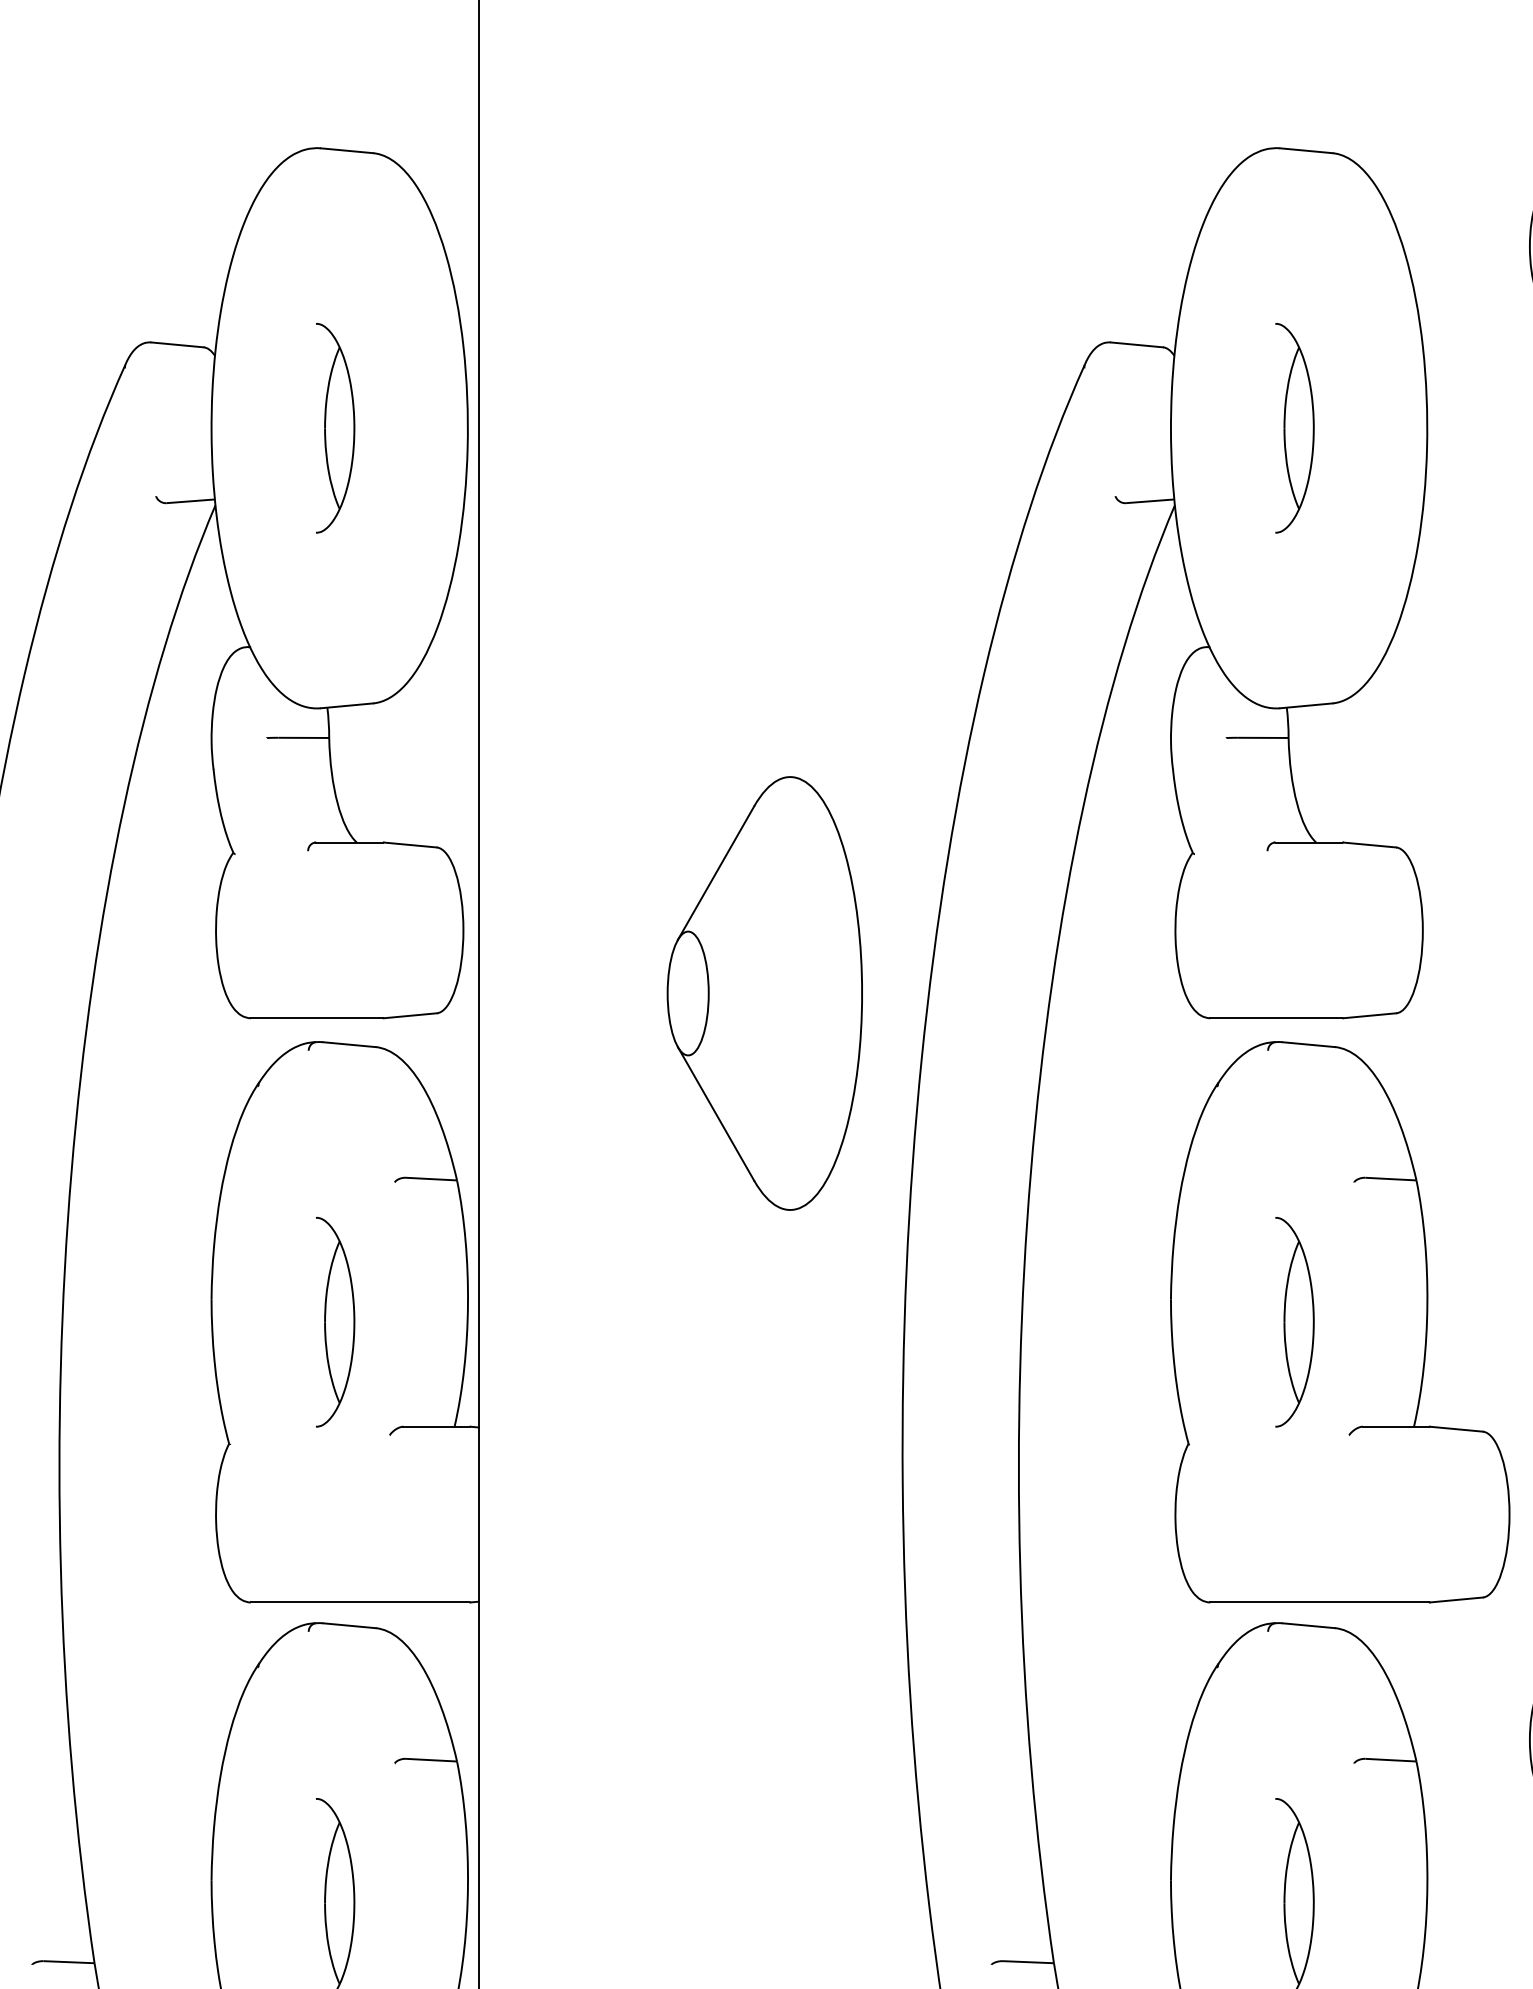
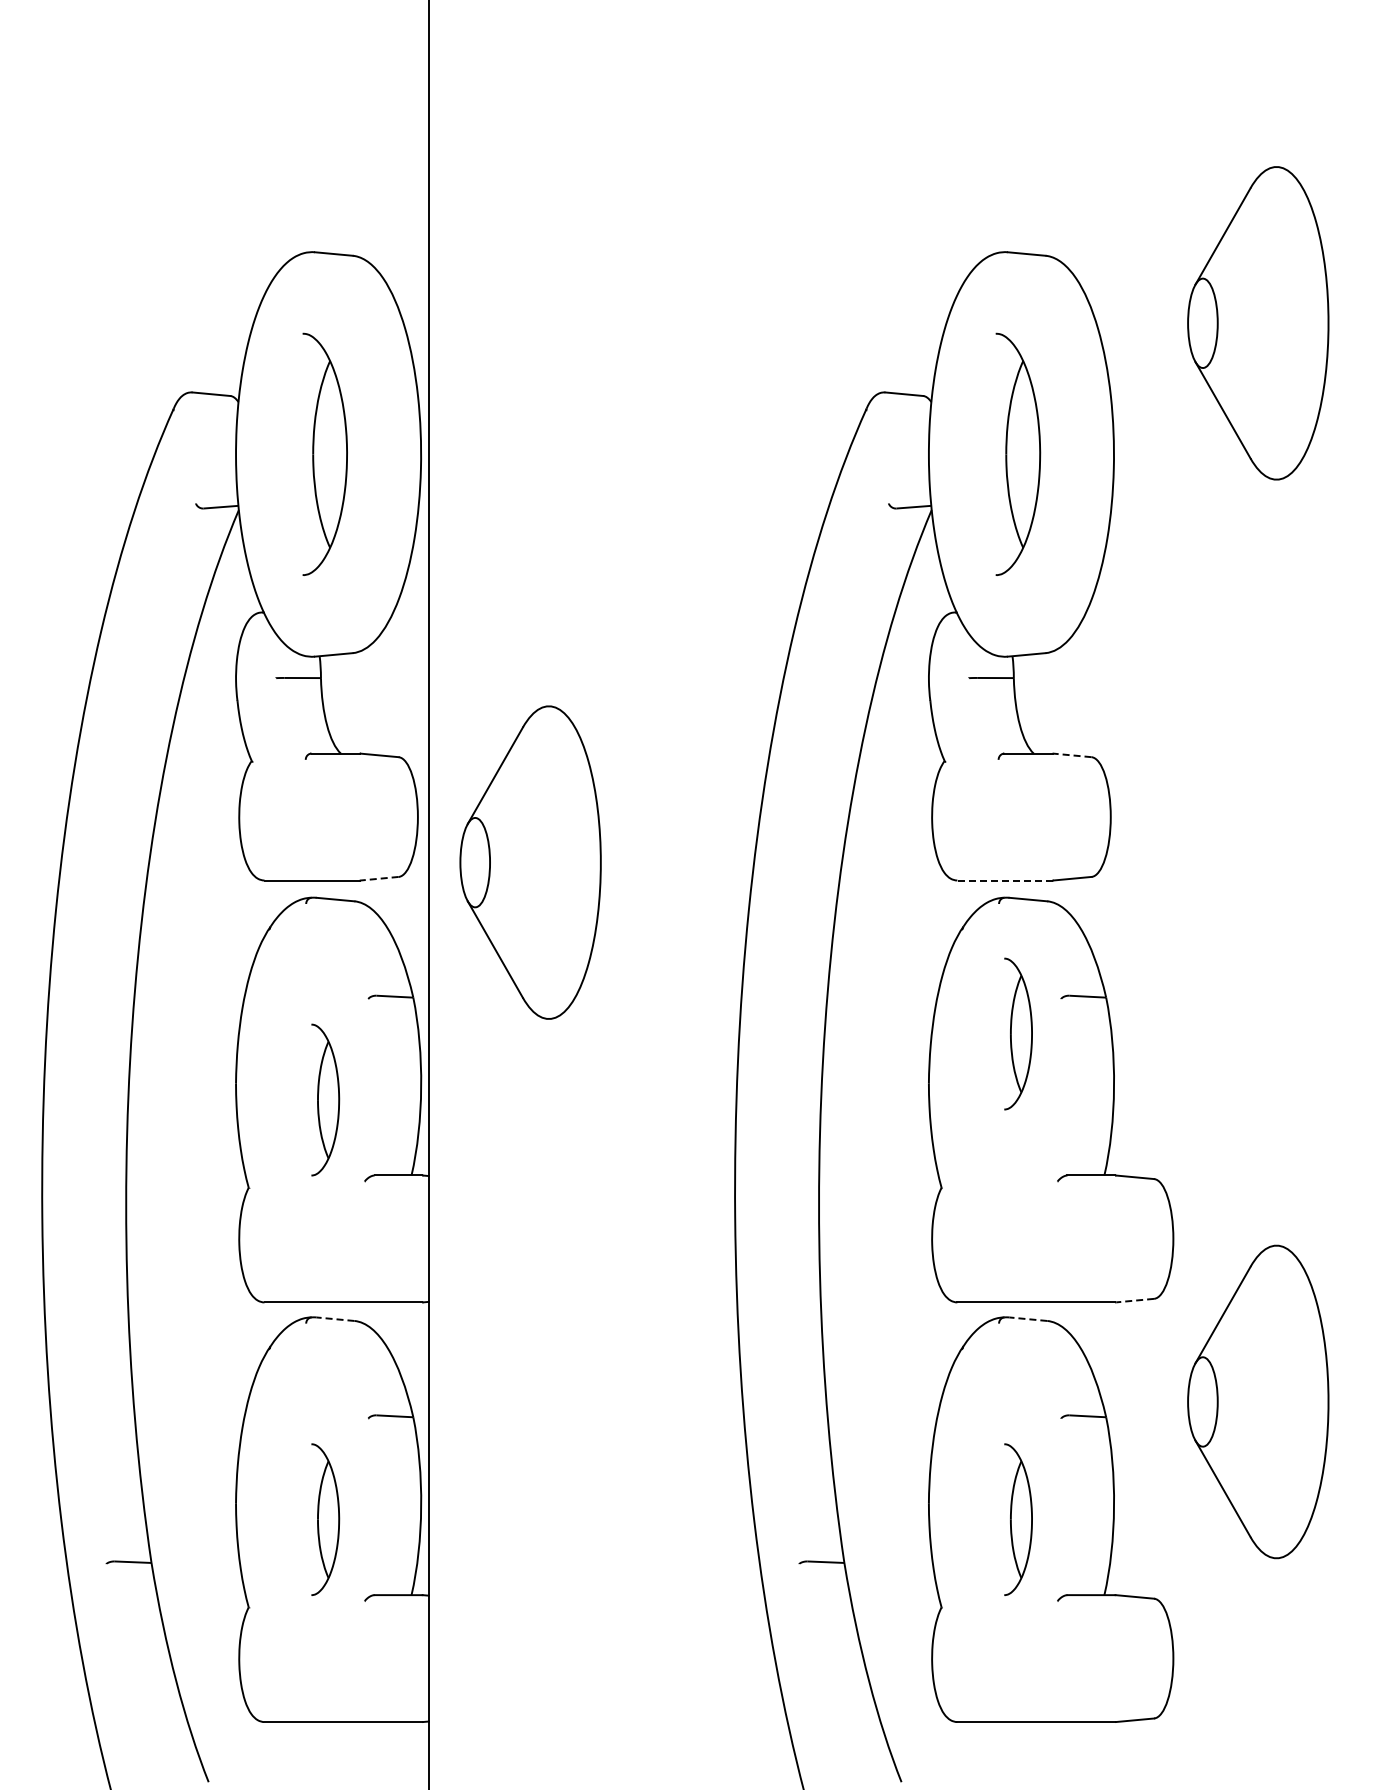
part: (335, 428) -> (325, 454), size x1.6
part: (1295, 428) -> (1018, 454), size x1.6
line: (1369, 845) -> (1072, 755), solid -> dashed
part: (764, 993) -> (530, 862), moved
line: (410, 1015) -> (379, 878), solid -> dashed
line: (1275, 1018) -> (1004, 880), solid -> dashed
part: (1295, 1321) -> (1018, 1033), moved
line: (1457, 1599) -> (1135, 1300), solid -> dashed
line: (349, 1626) -> (335, 1319), solid -> dashed
line: (1308, 1626) -> (1028, 1319), solid -> dashed

